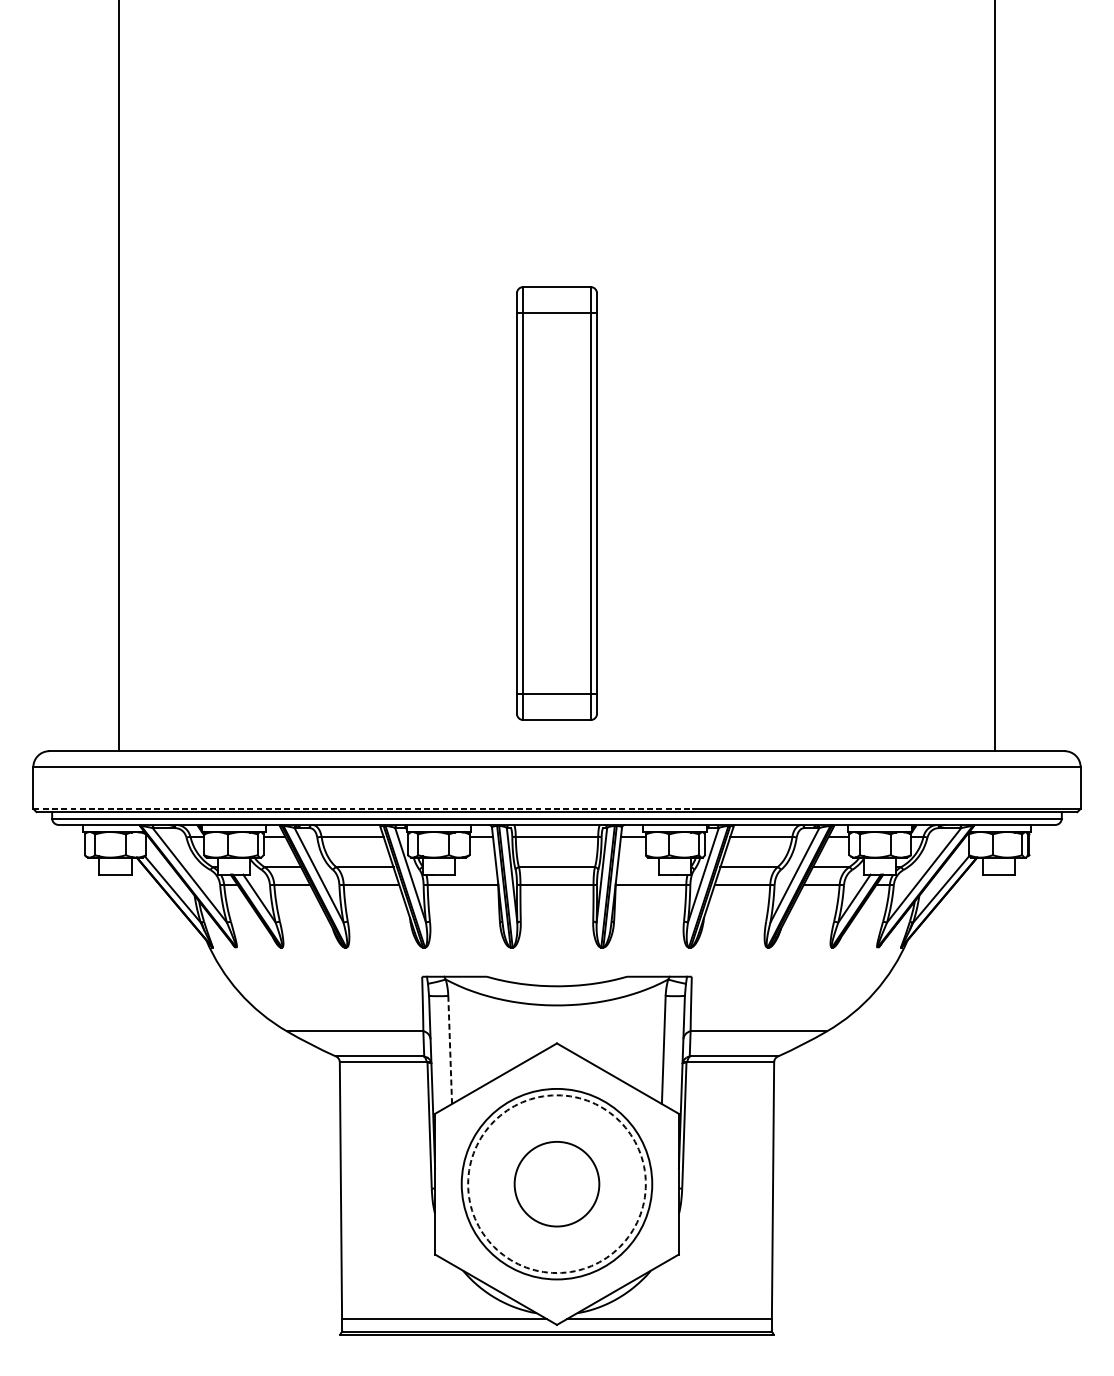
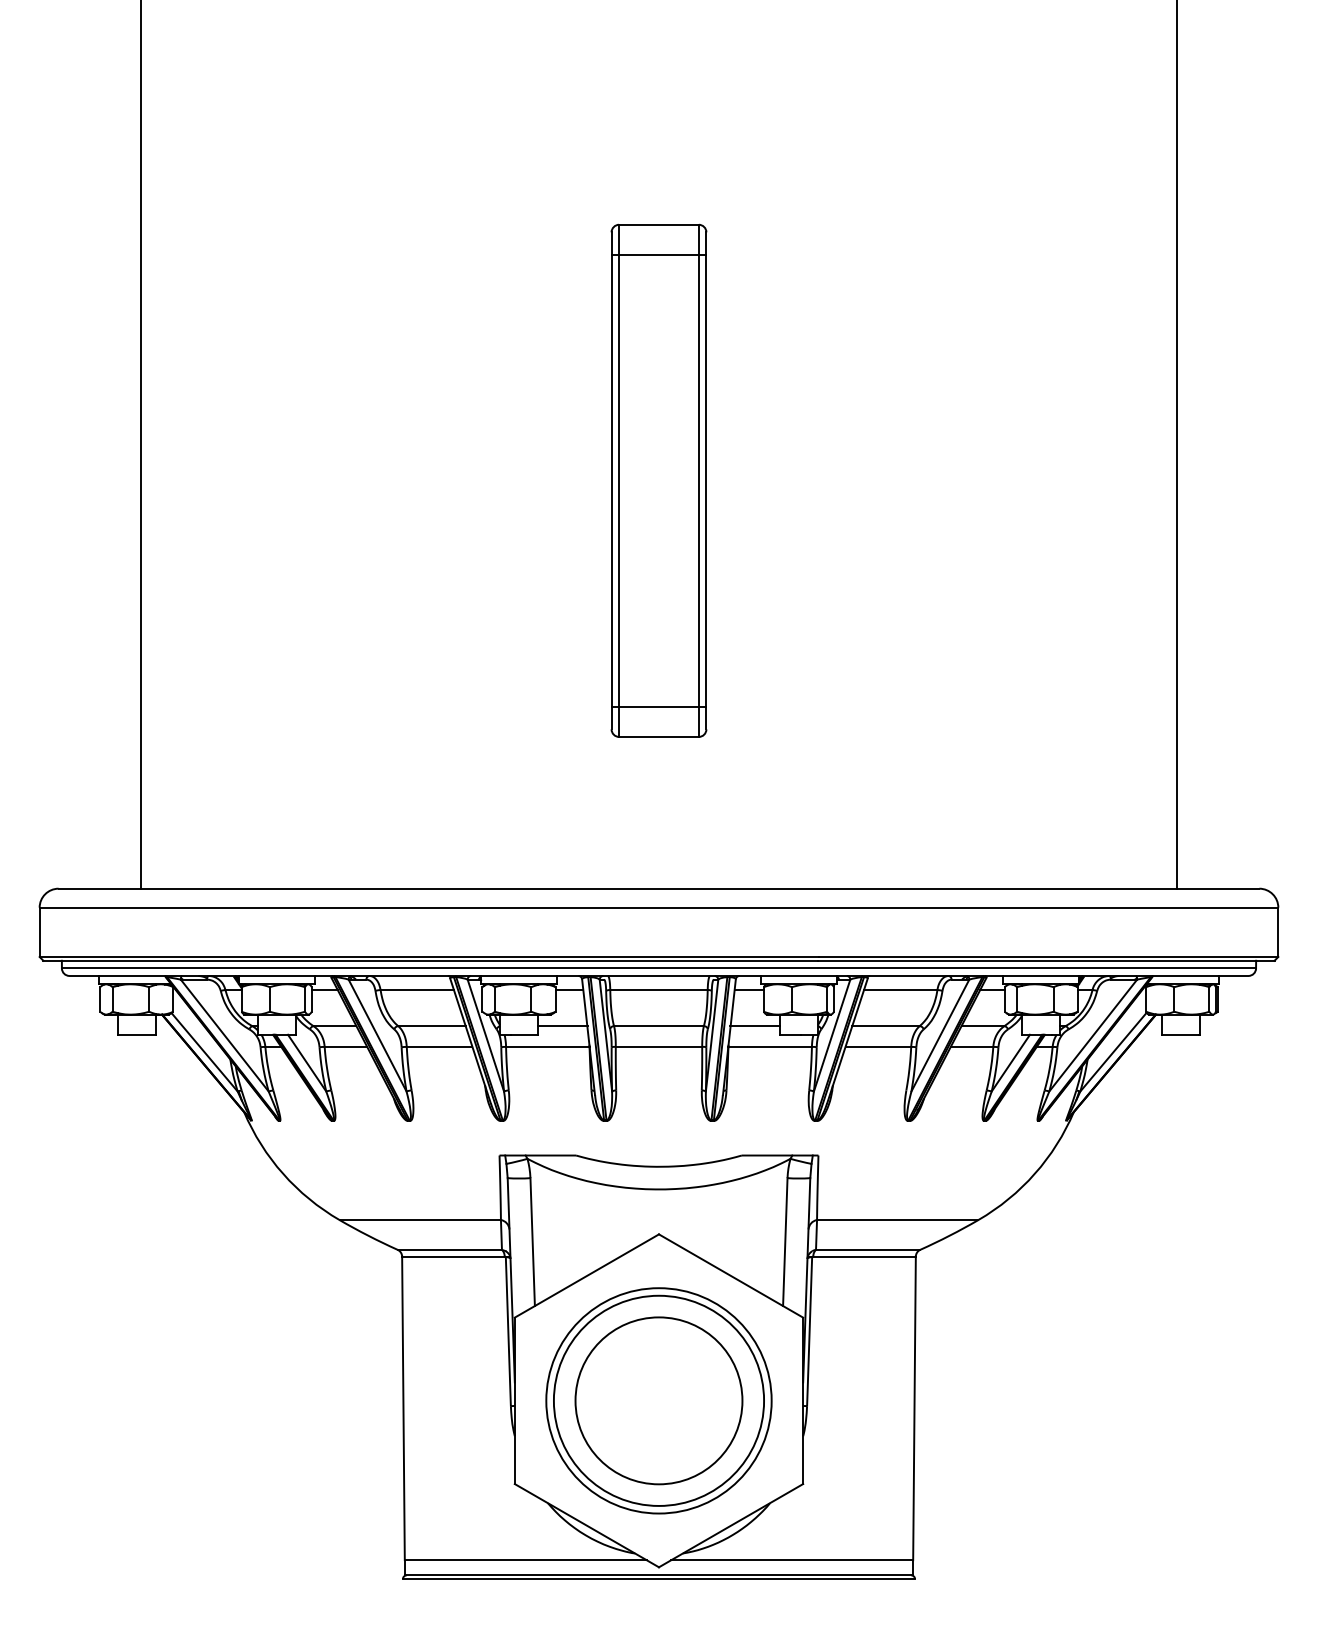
part: (556, 503) -> (658, 480), moved
line: (362, 808) -> (429, 956), dashed -> solid
line: (475, 867) -> (562, 1026), added
line: (637, 867) -> (754, 1026), added
line: (450, 1050) -> (532, 1242), dashed -> solid
circle: (556, 1183) -> (658, 1400), dashed -> solid
circle: (556, 1183) -> (658, 1400), size x1.67

